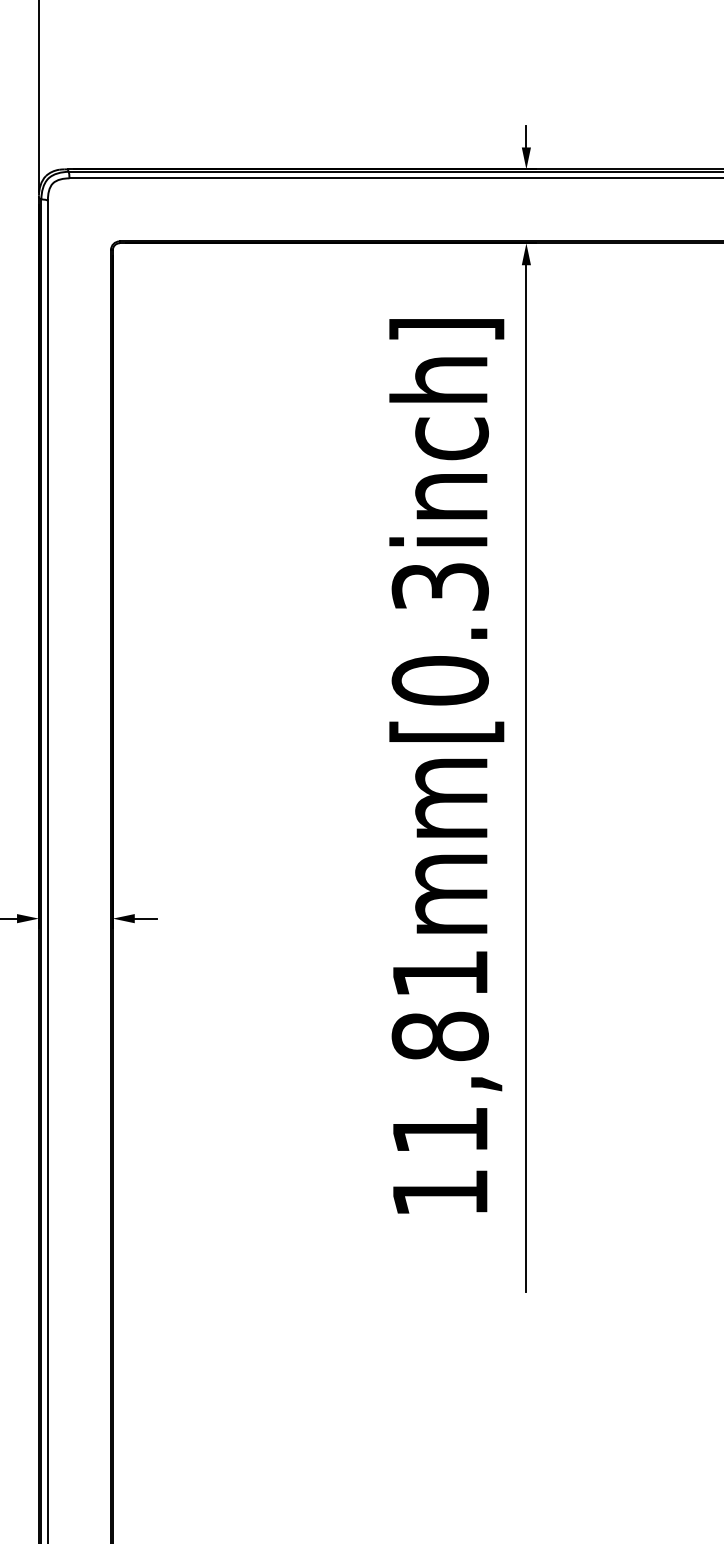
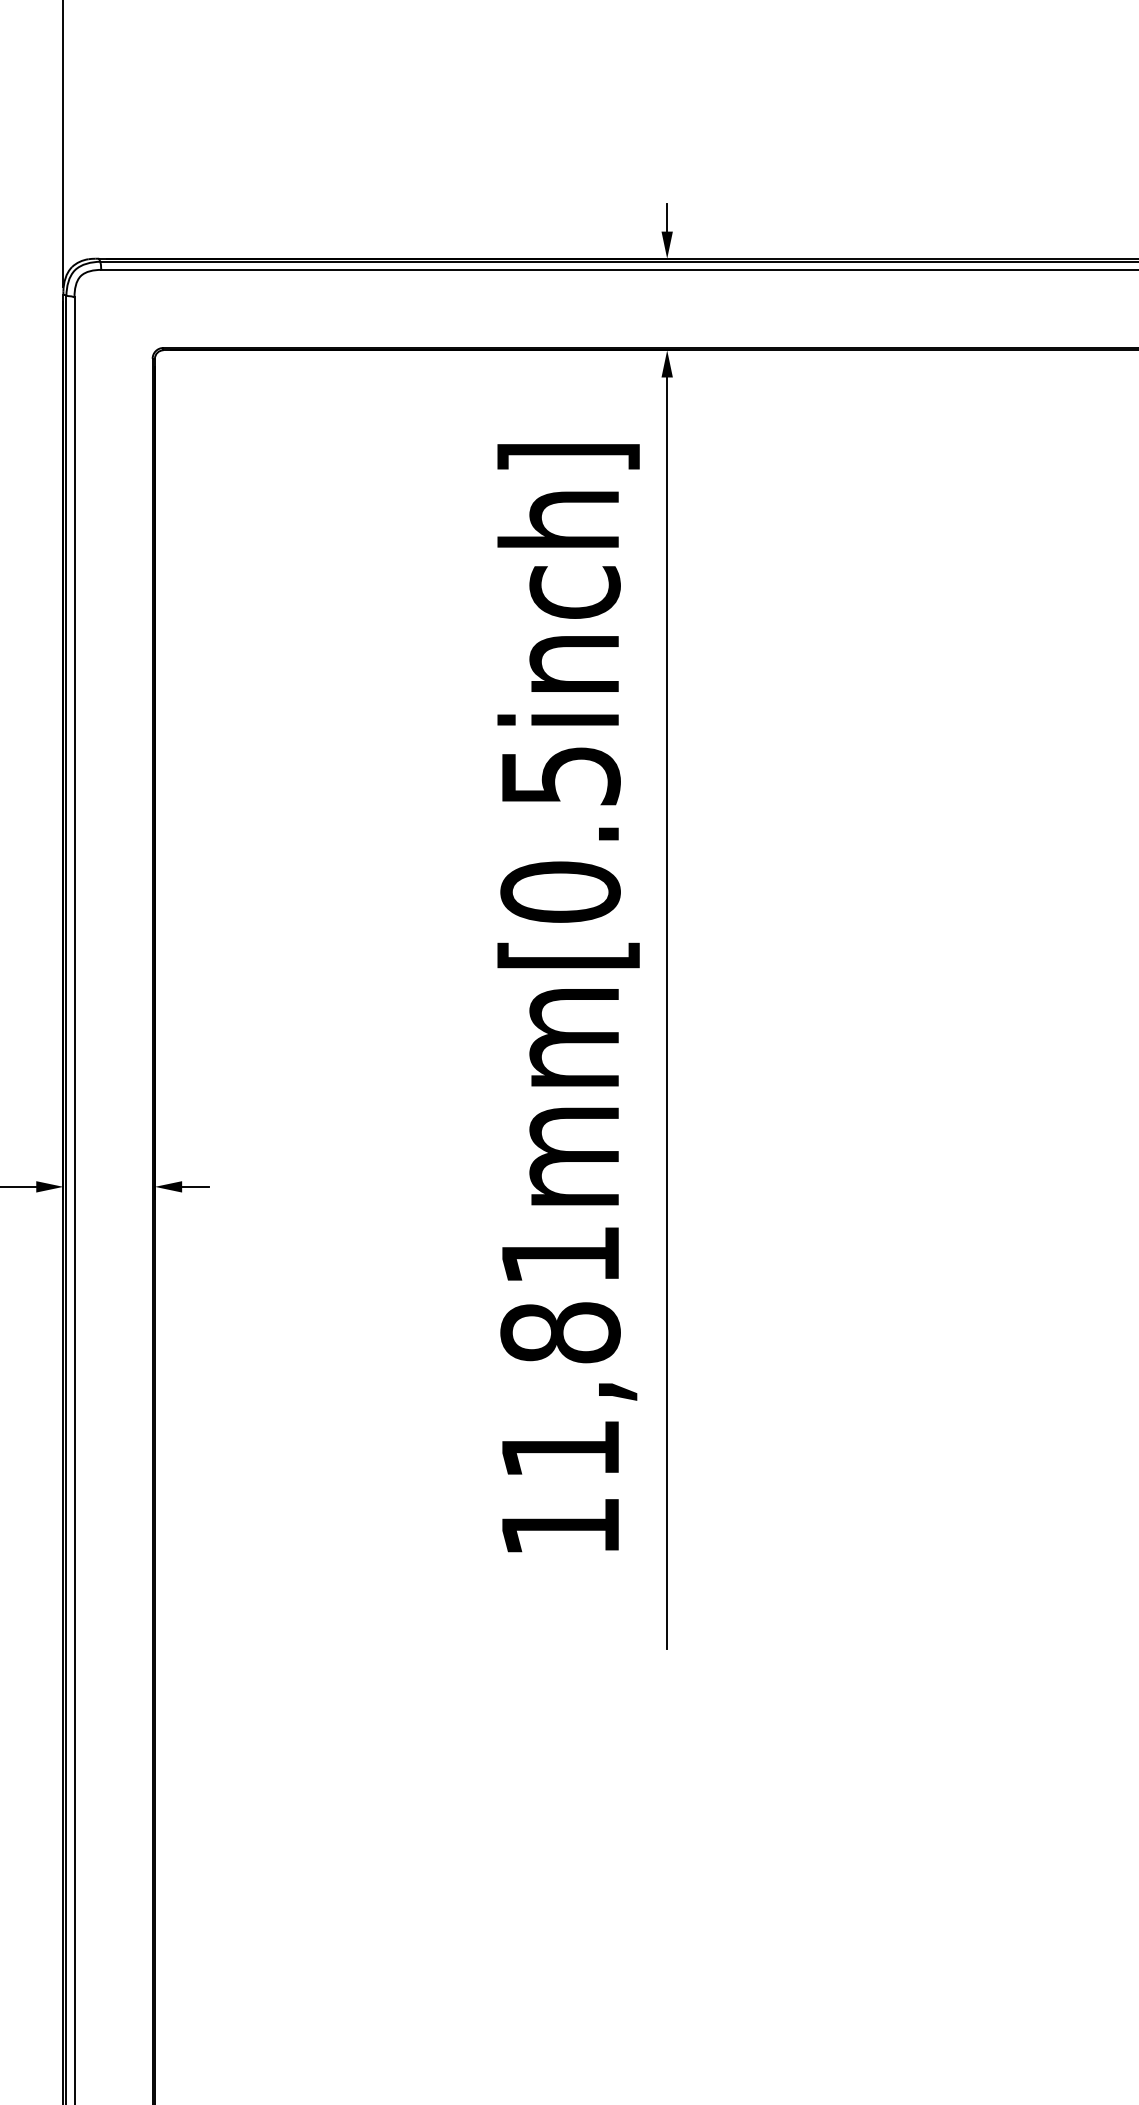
text: (440, 586) -> (560, 775), 11,81mm[0.3inch] -> 11,81mm[0.5inch]

